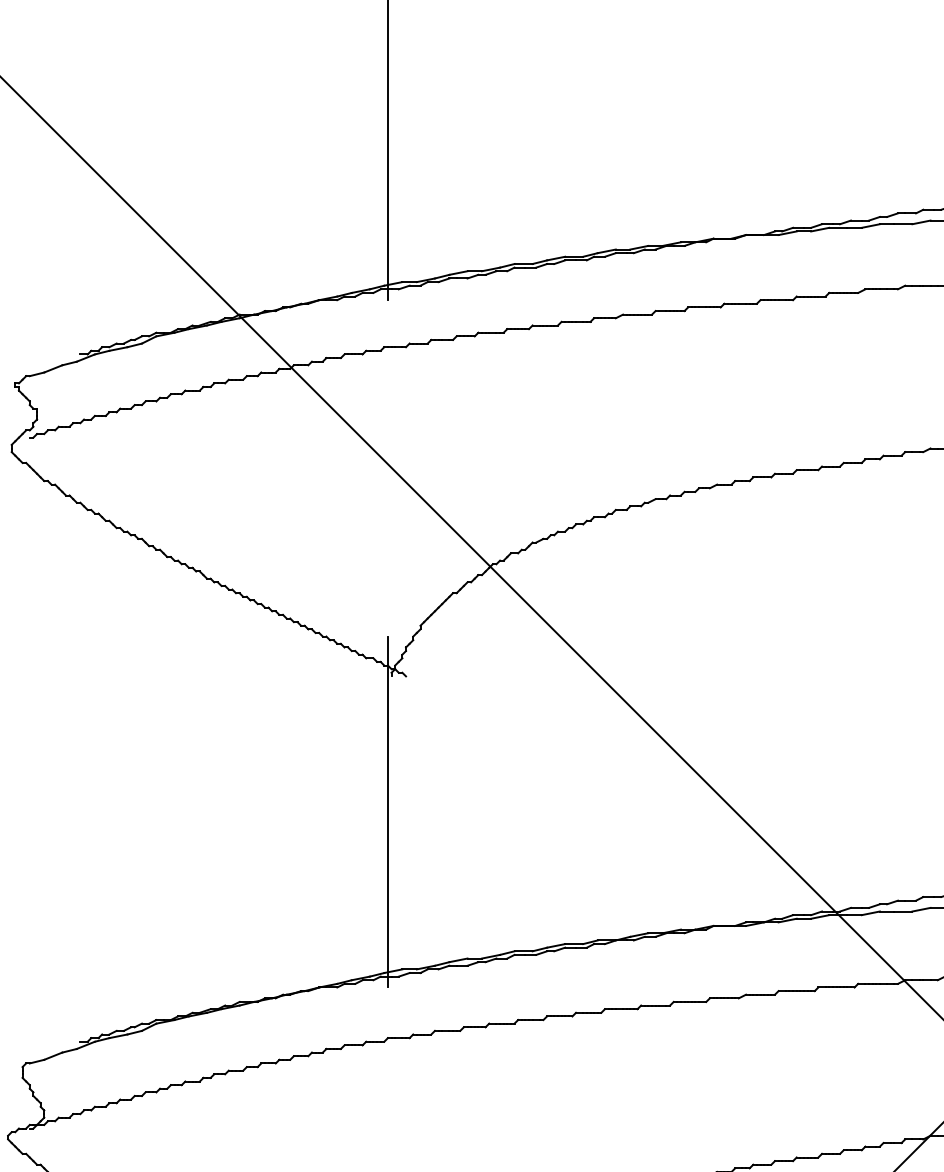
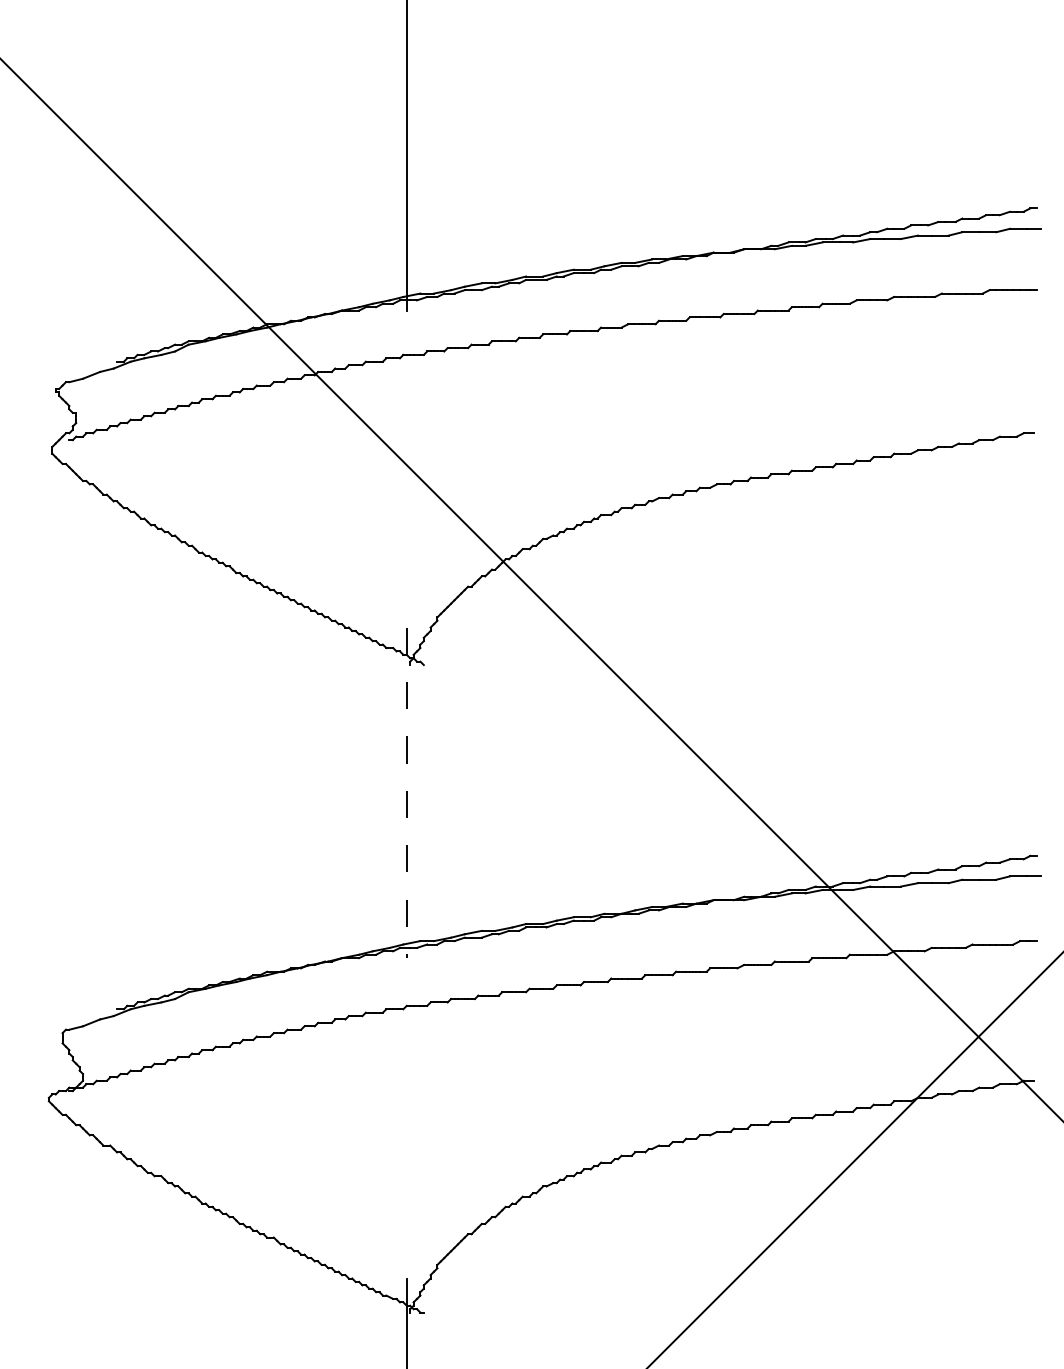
line: (387, 812) -> (406, 793), solid -> dashed

